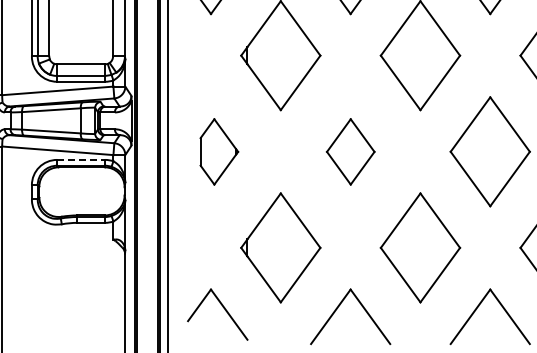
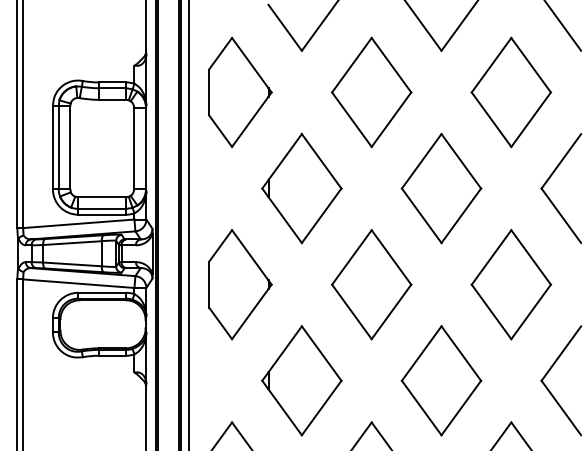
part: (219, 151) -> (240, 284), size x1.67
part: (350, 151) -> (371, 284), size x1.67
line: (81, 159) -> (102, 292), dashed -> solid

